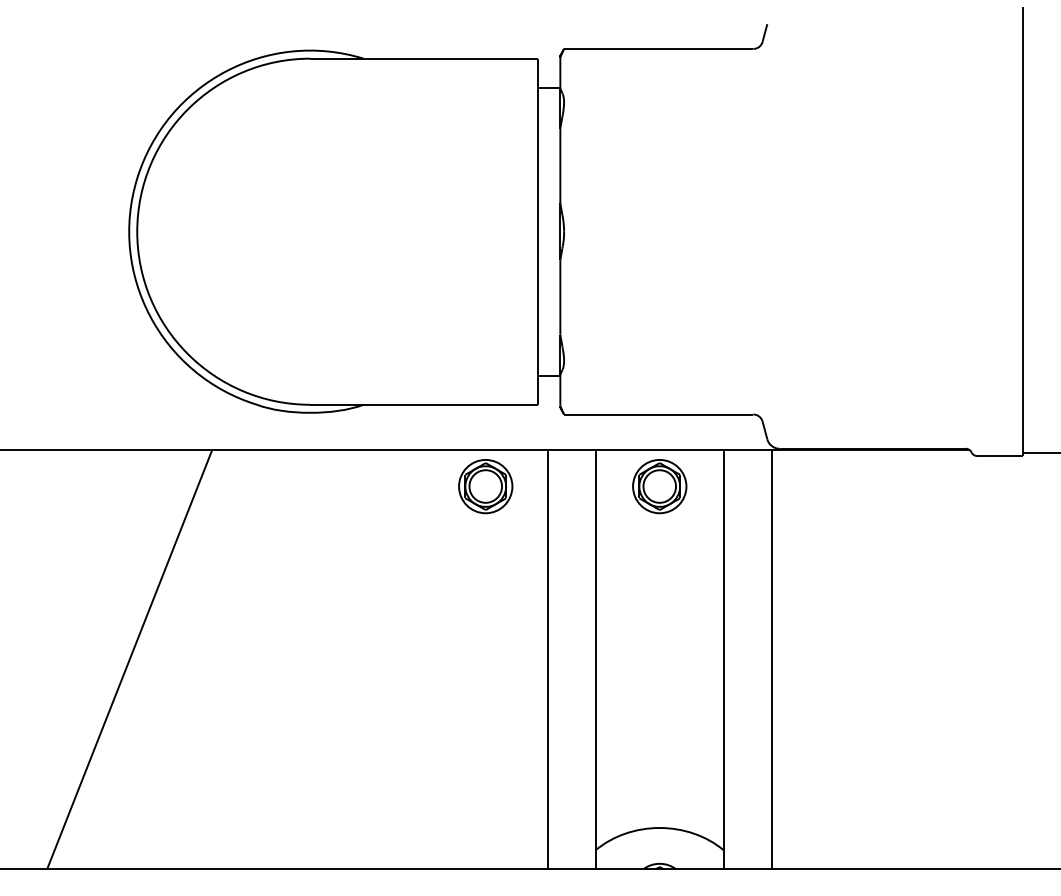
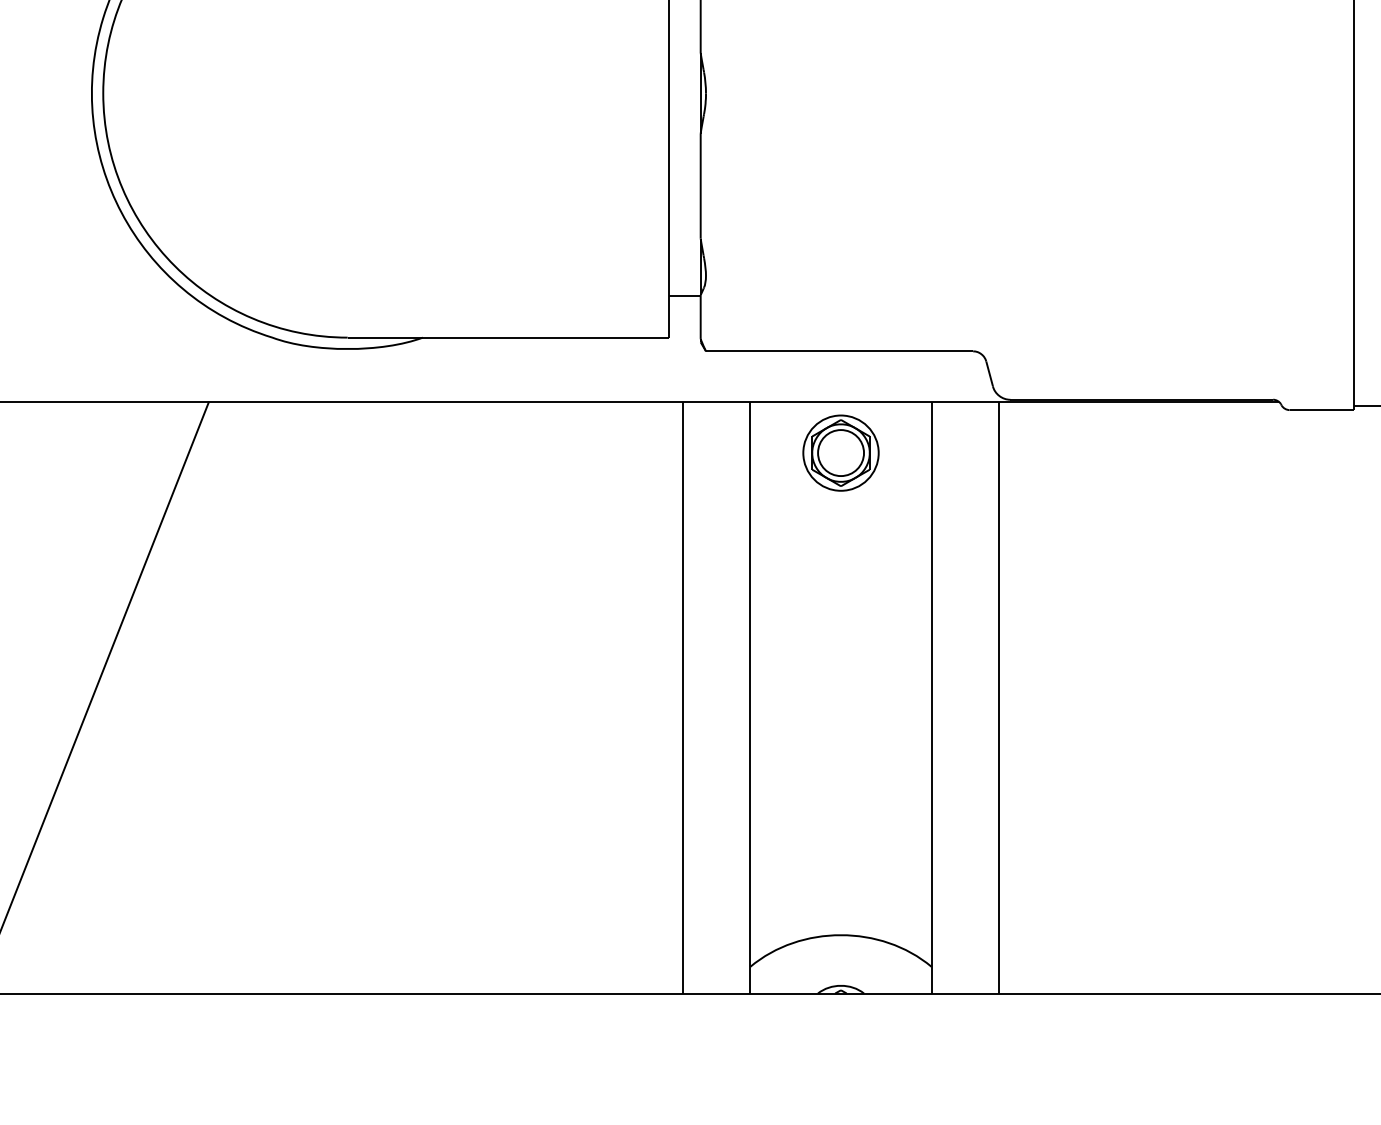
part: (485, 486) -> (594, 453), removed

